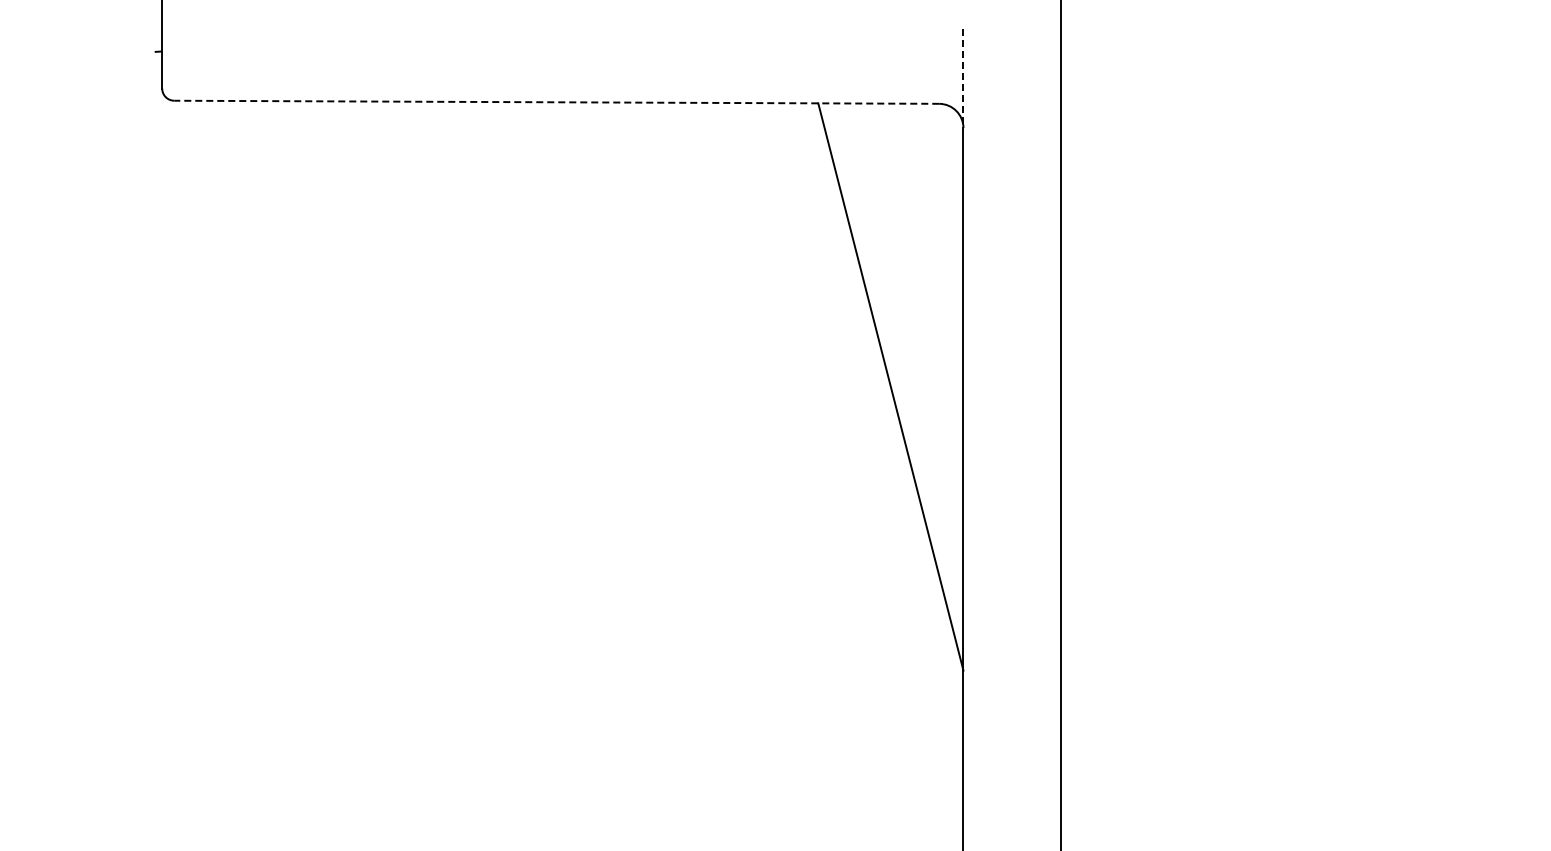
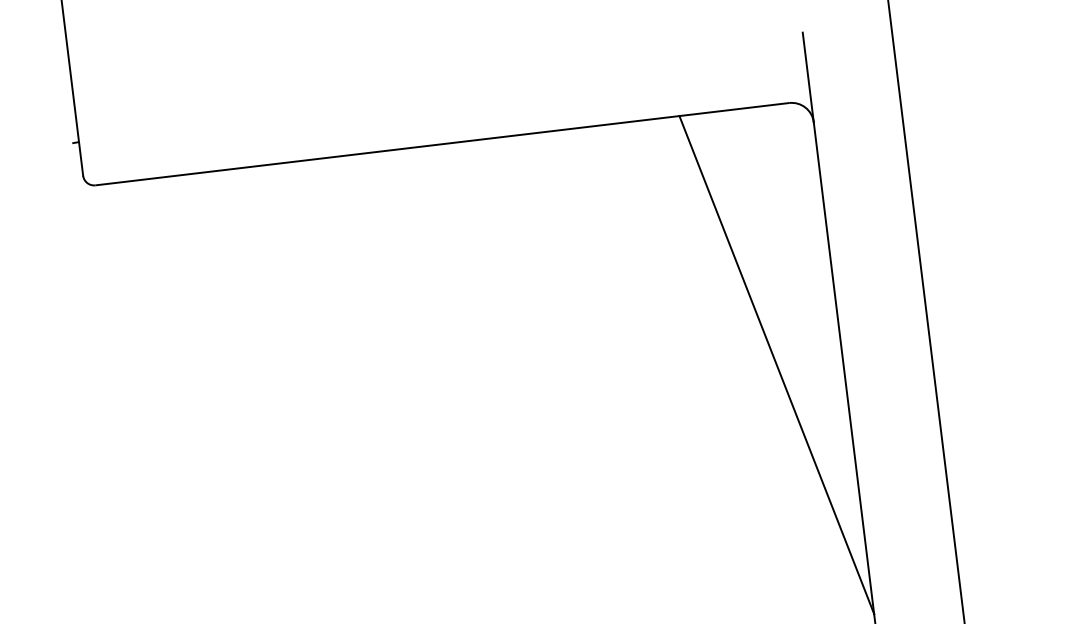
line: (963, 79) -> (808, 78), dashed -> solid
line: (557, 102) -> (442, 144), dashed -> solid

